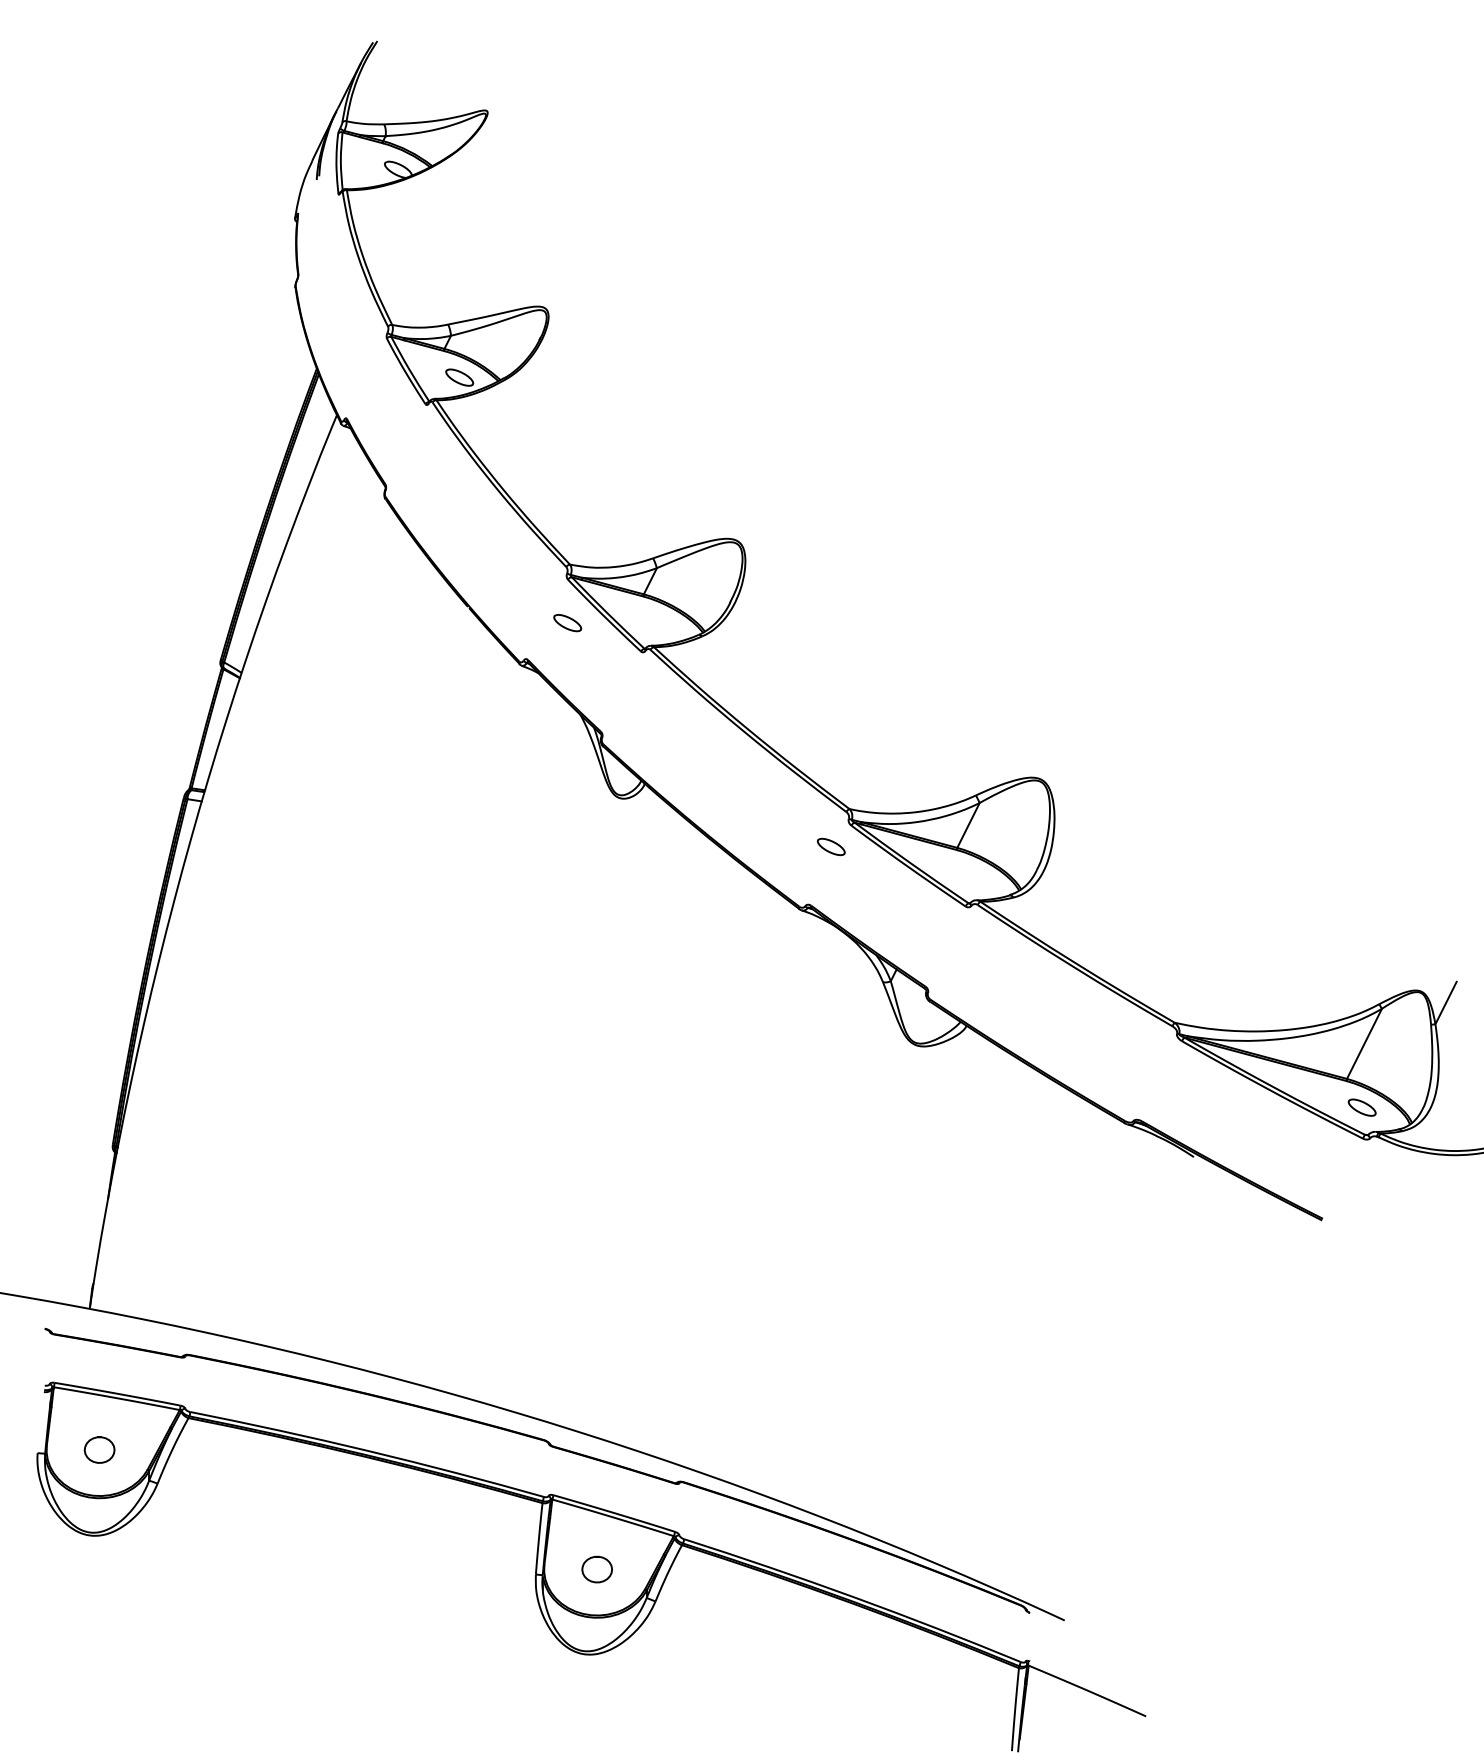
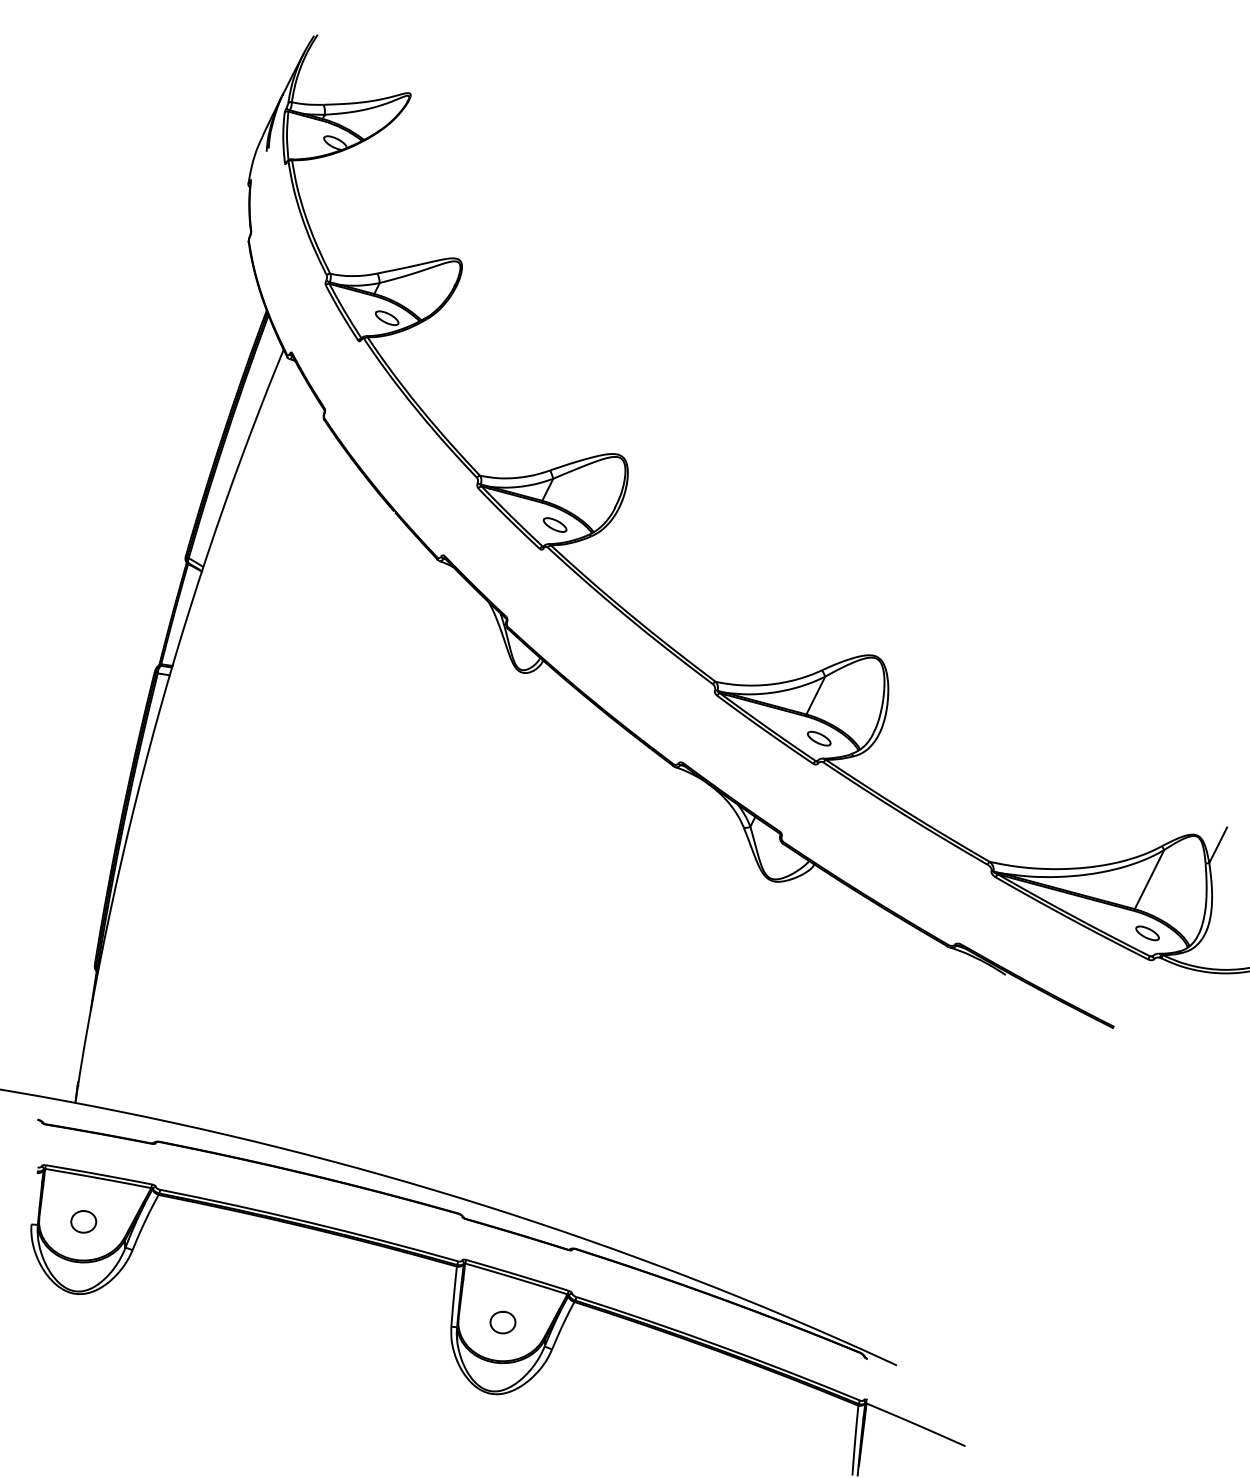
part: (566, 622) -> (554, 524), moved
part: (831, 846) -> (819, 738), moved

